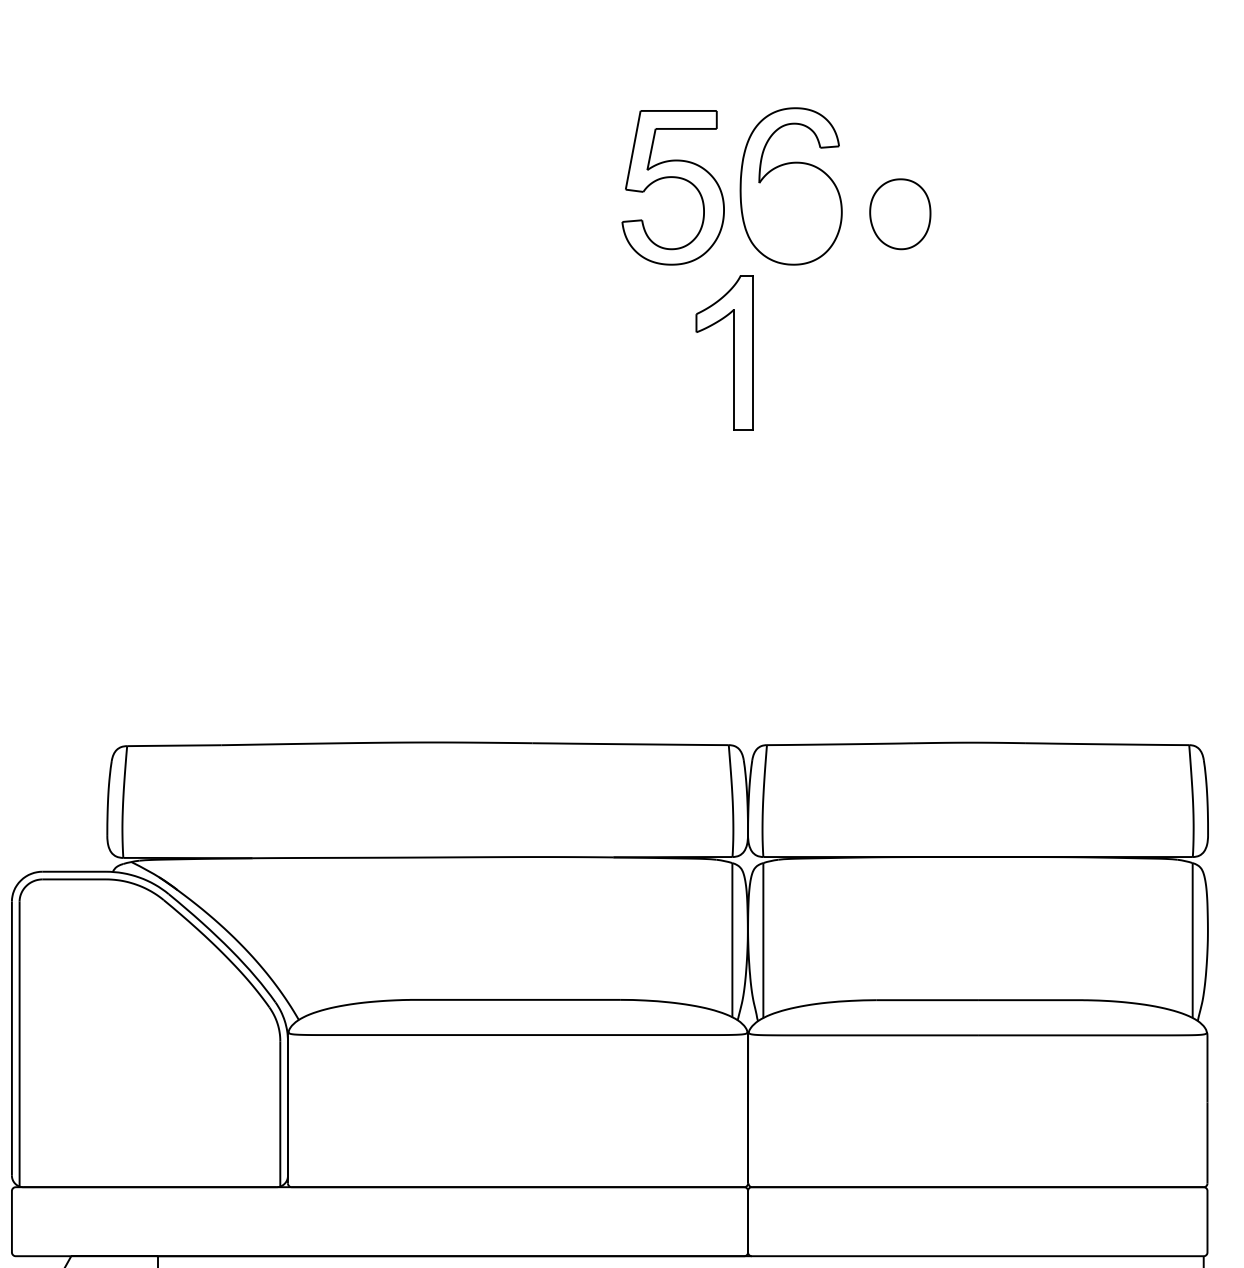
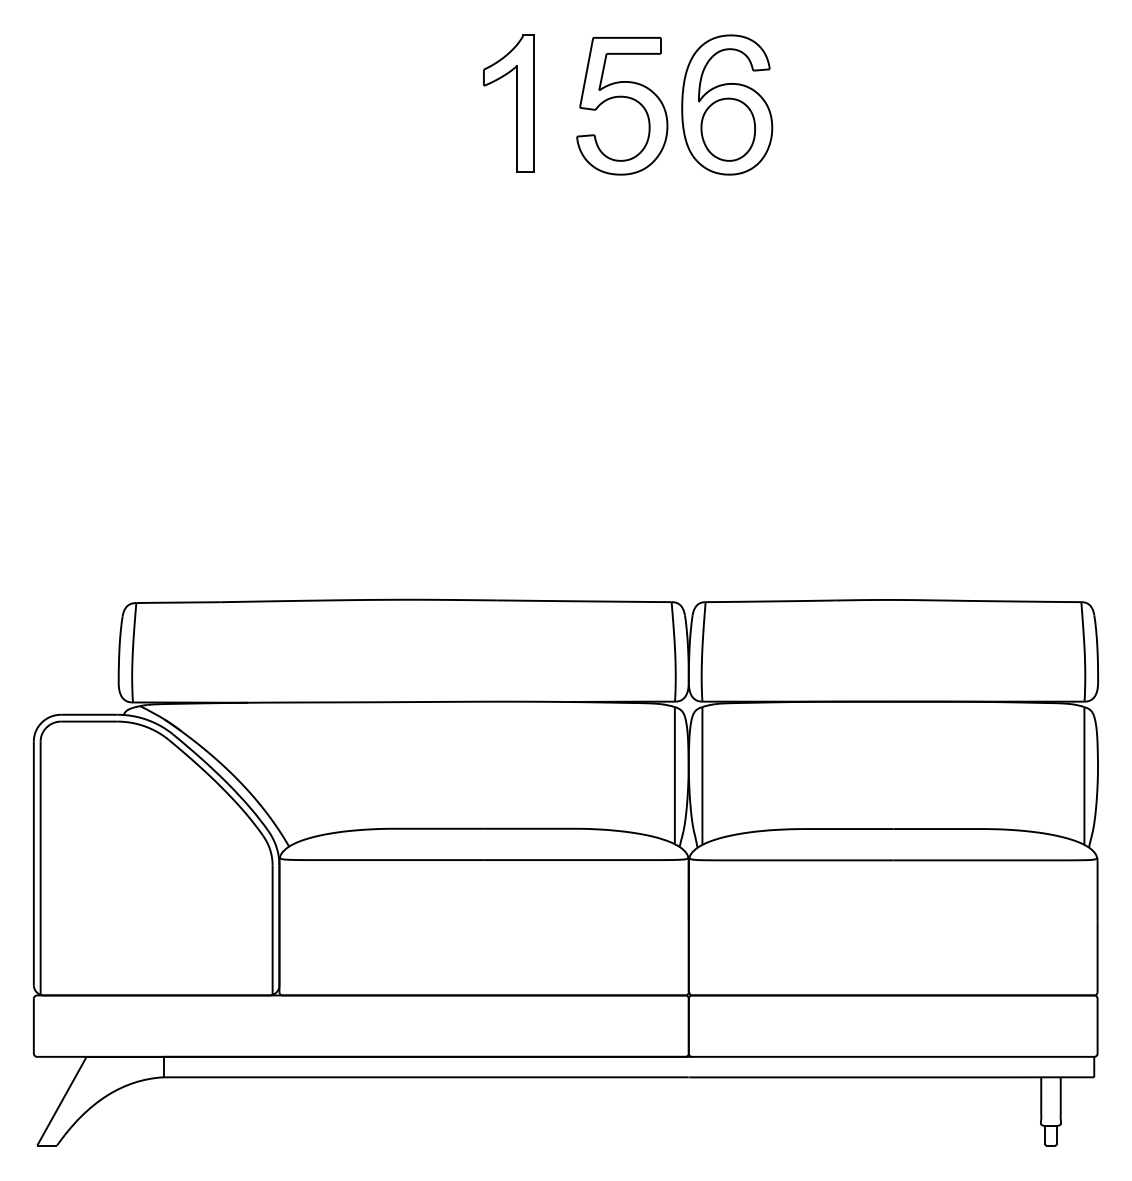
part: (899, 213) -> (727, 129), moved
part: (733, 352) -> (516, 103), moved

